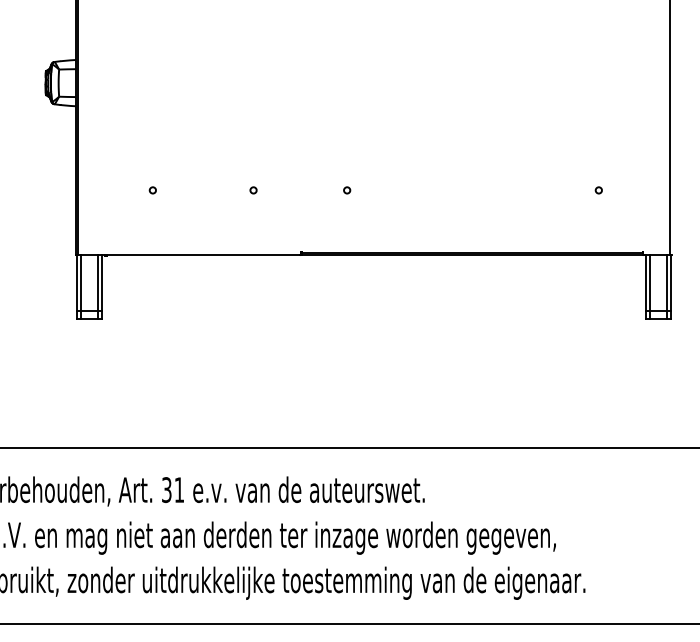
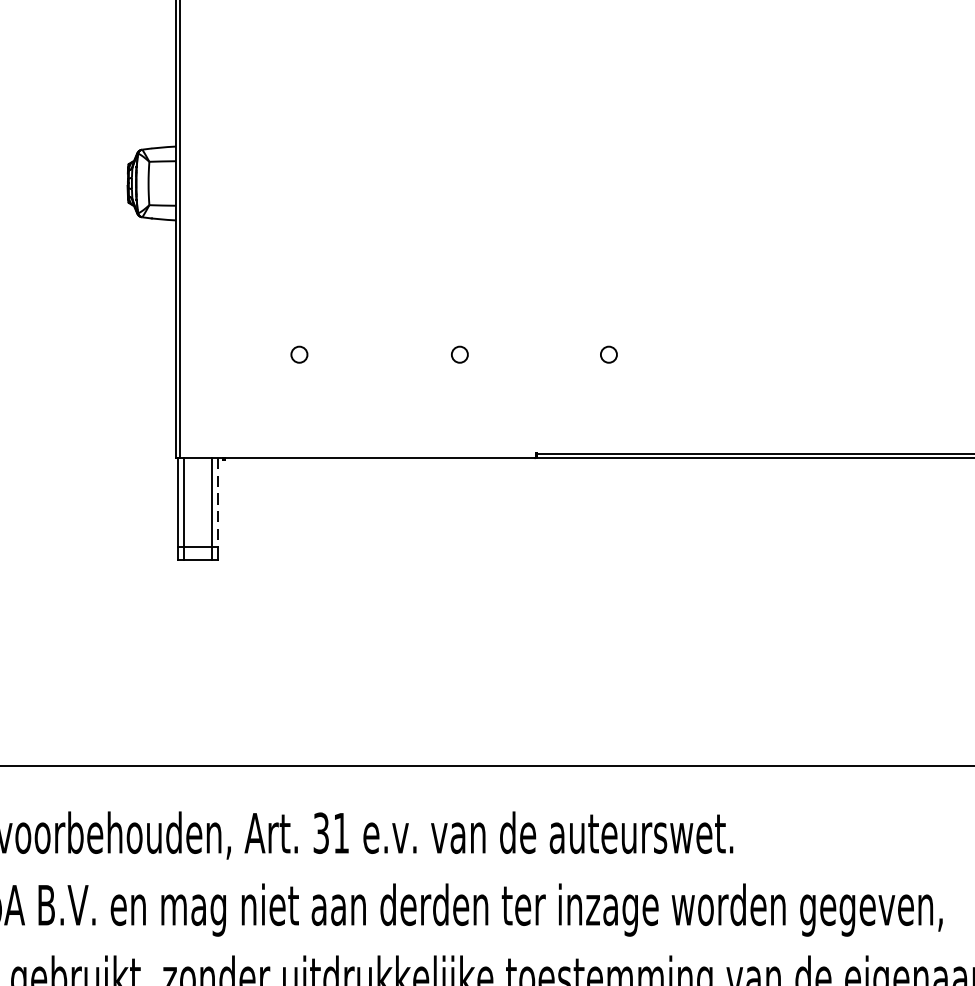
circle: (152, 190) -> (298, 354), size x1.6
circle: (253, 190) -> (459, 354), size x1.6
circle: (347, 190) -> (609, 354), size x1.6
line: (102, 282) -> (218, 501), solid -> dashed

